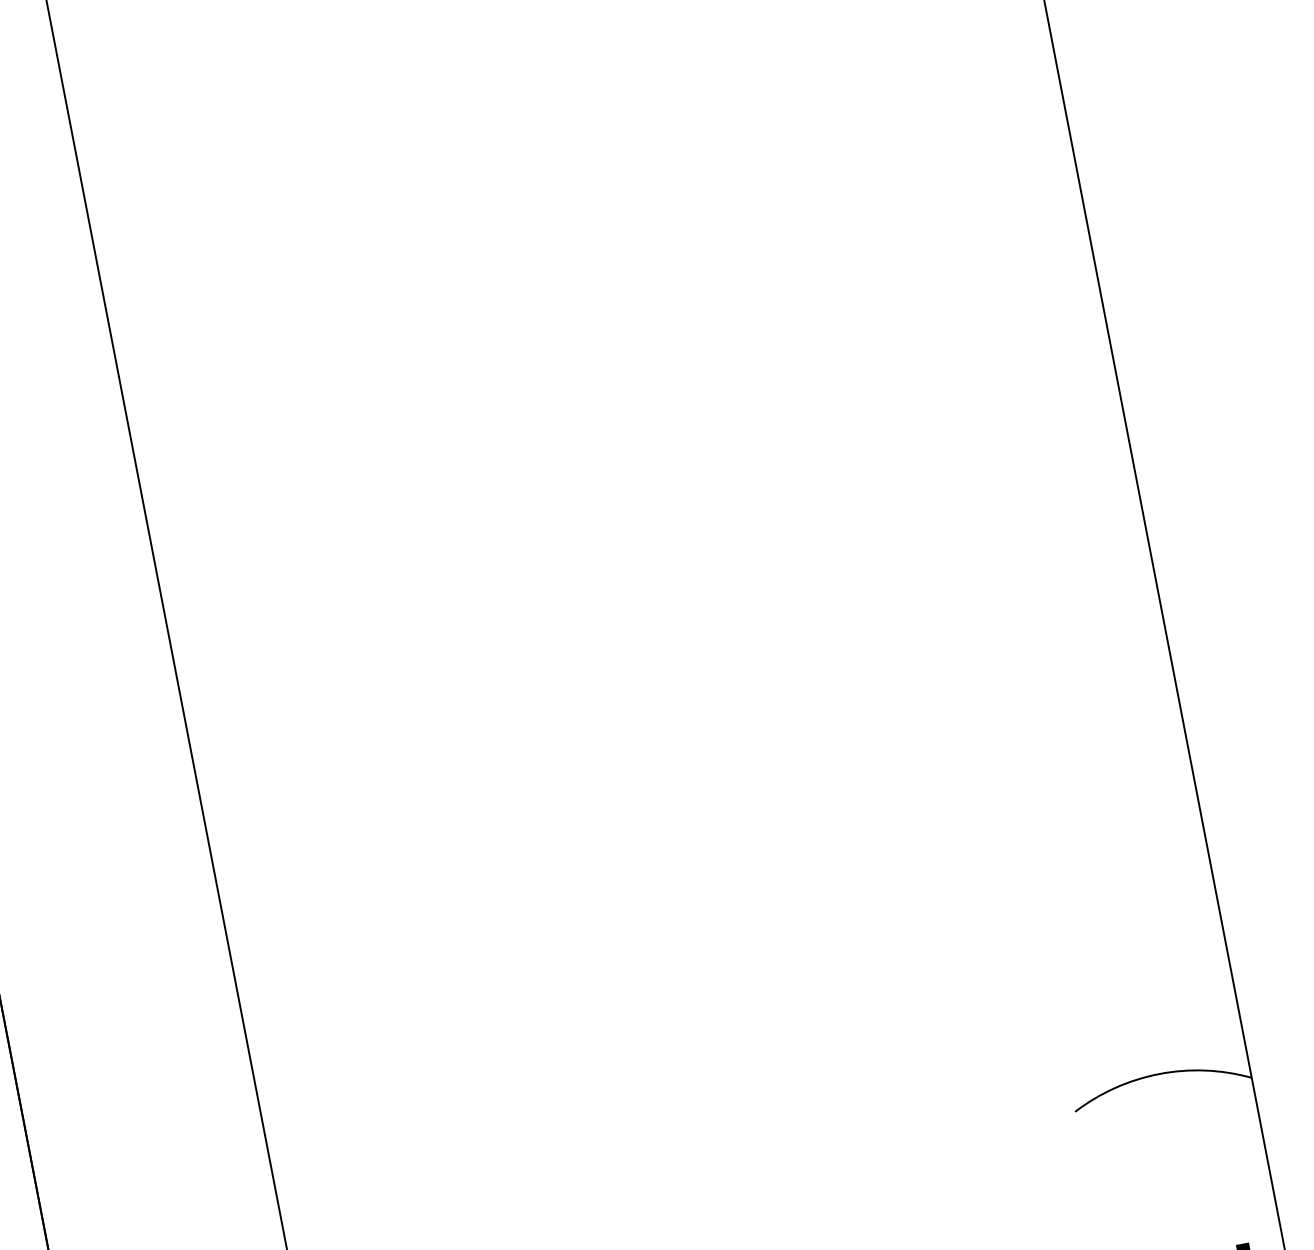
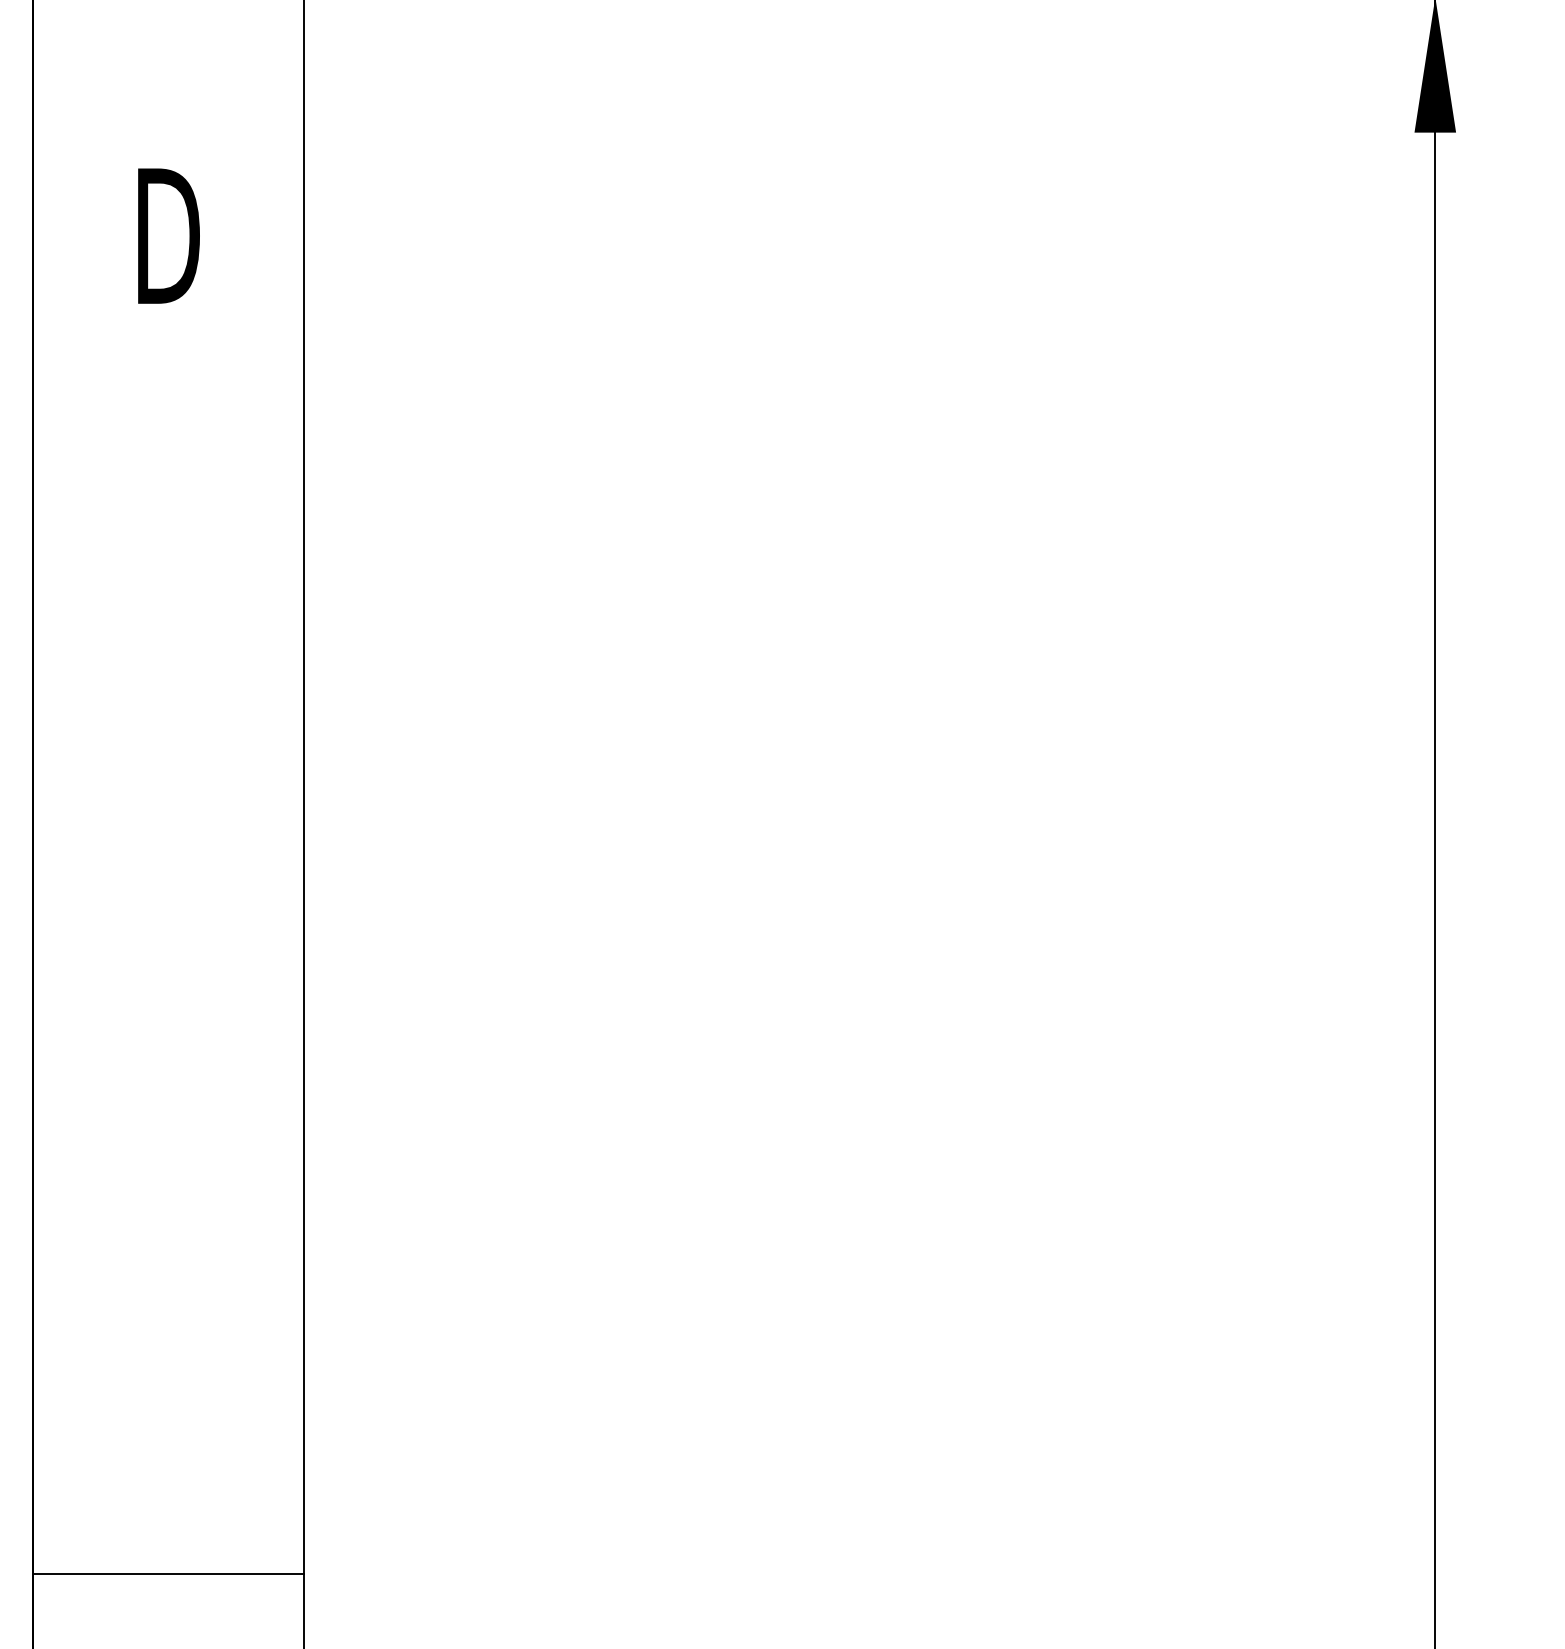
line: (155, 1187) -> (168, 1574), added

